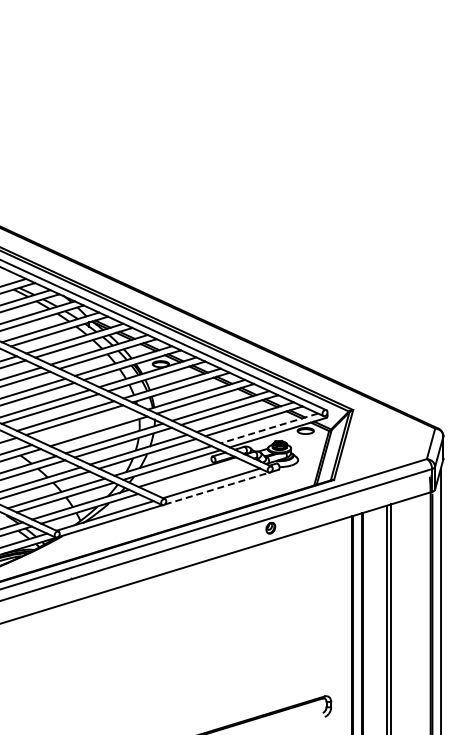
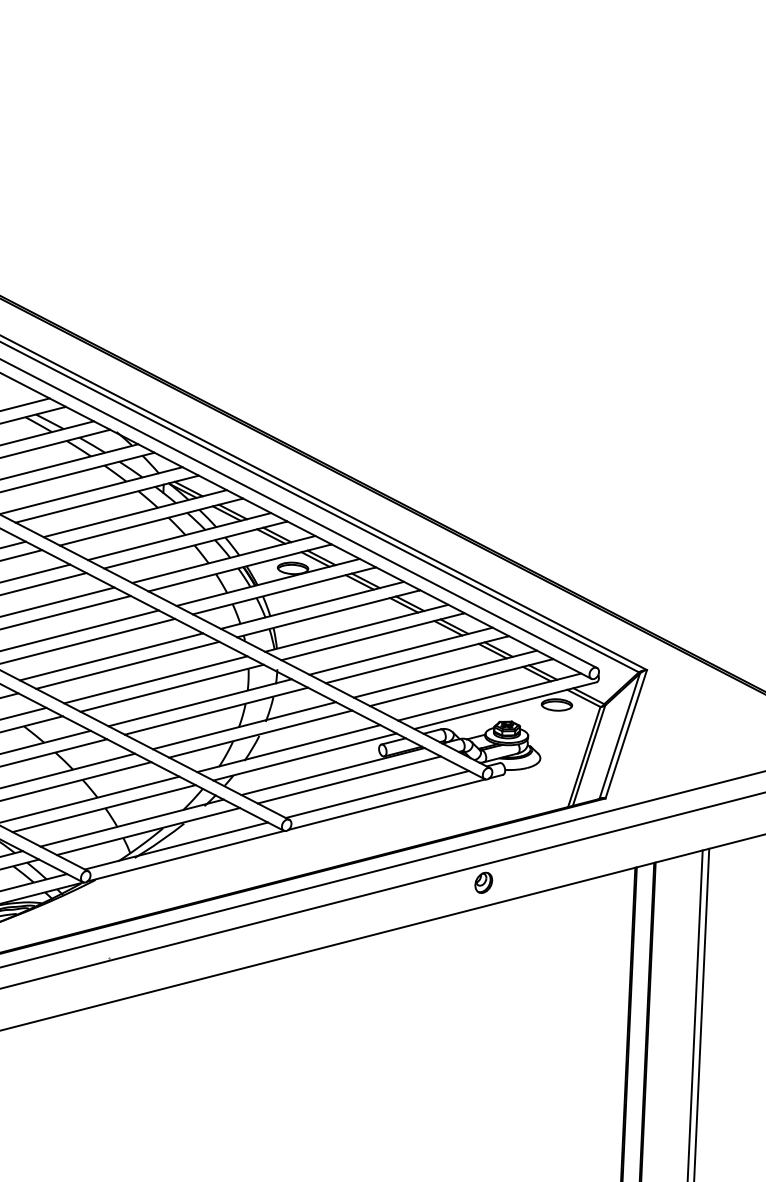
line: (89, 427) -> (154, 680), added
line: (269, 428) -> (489, 697), dashed -> solid
line: (195, 476) -> (347, 780), added
line: (216, 488) -> (386, 804), dashed -> solid

